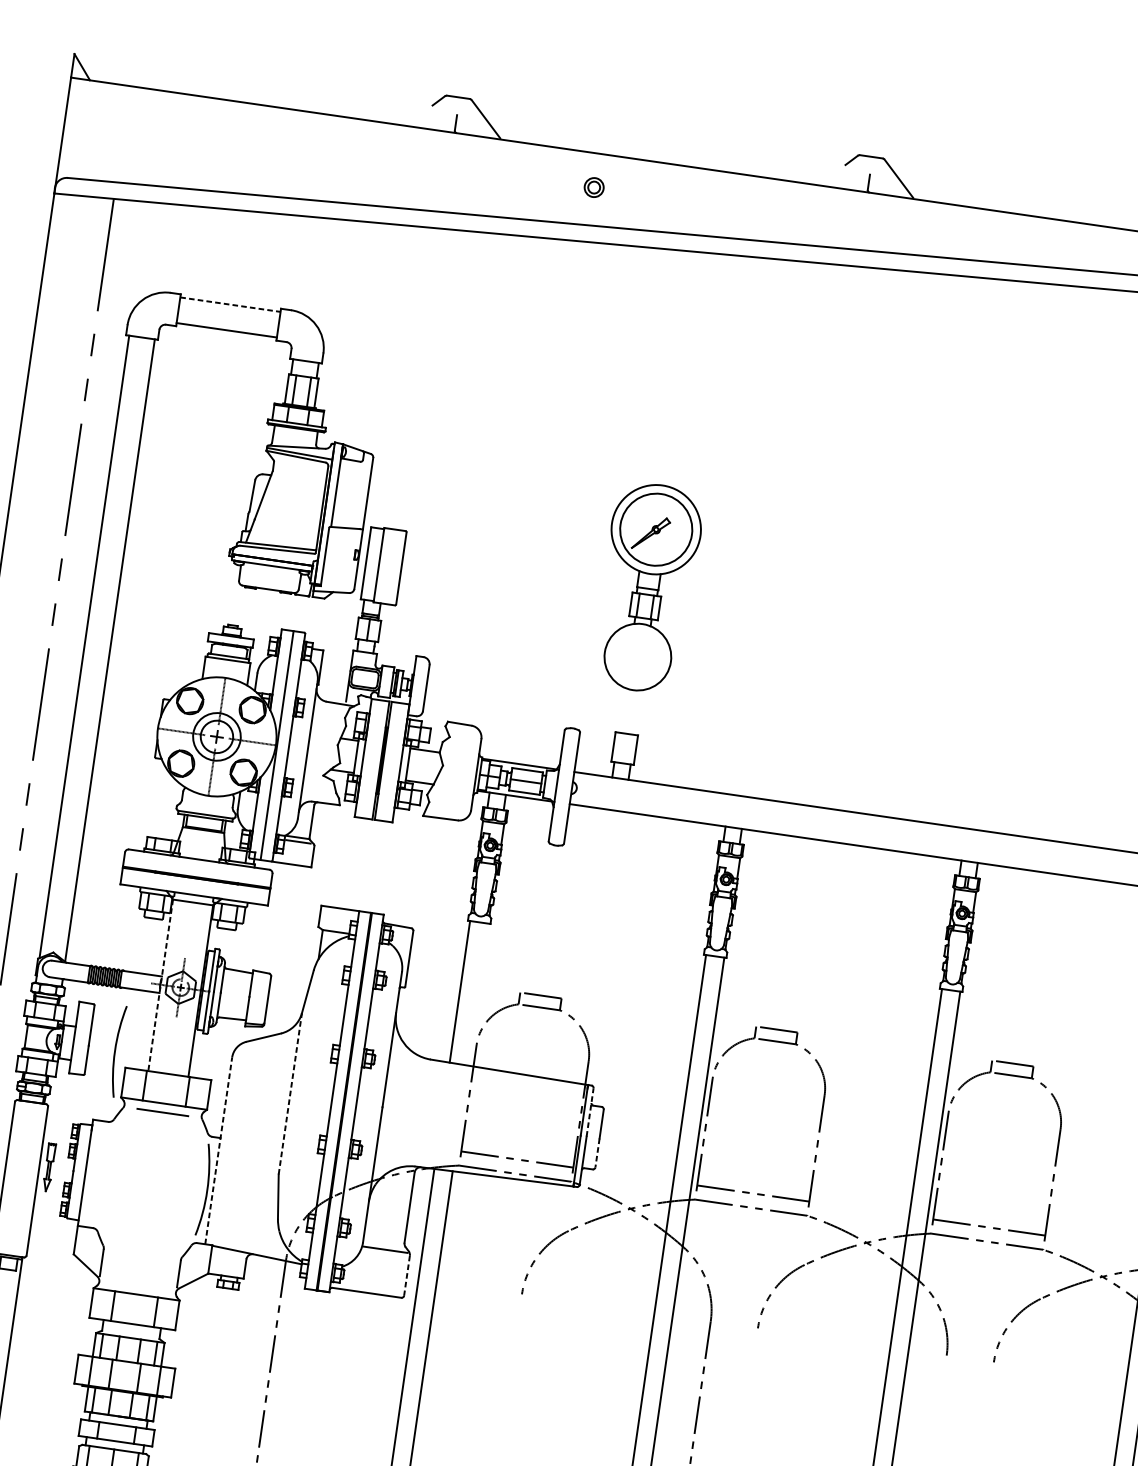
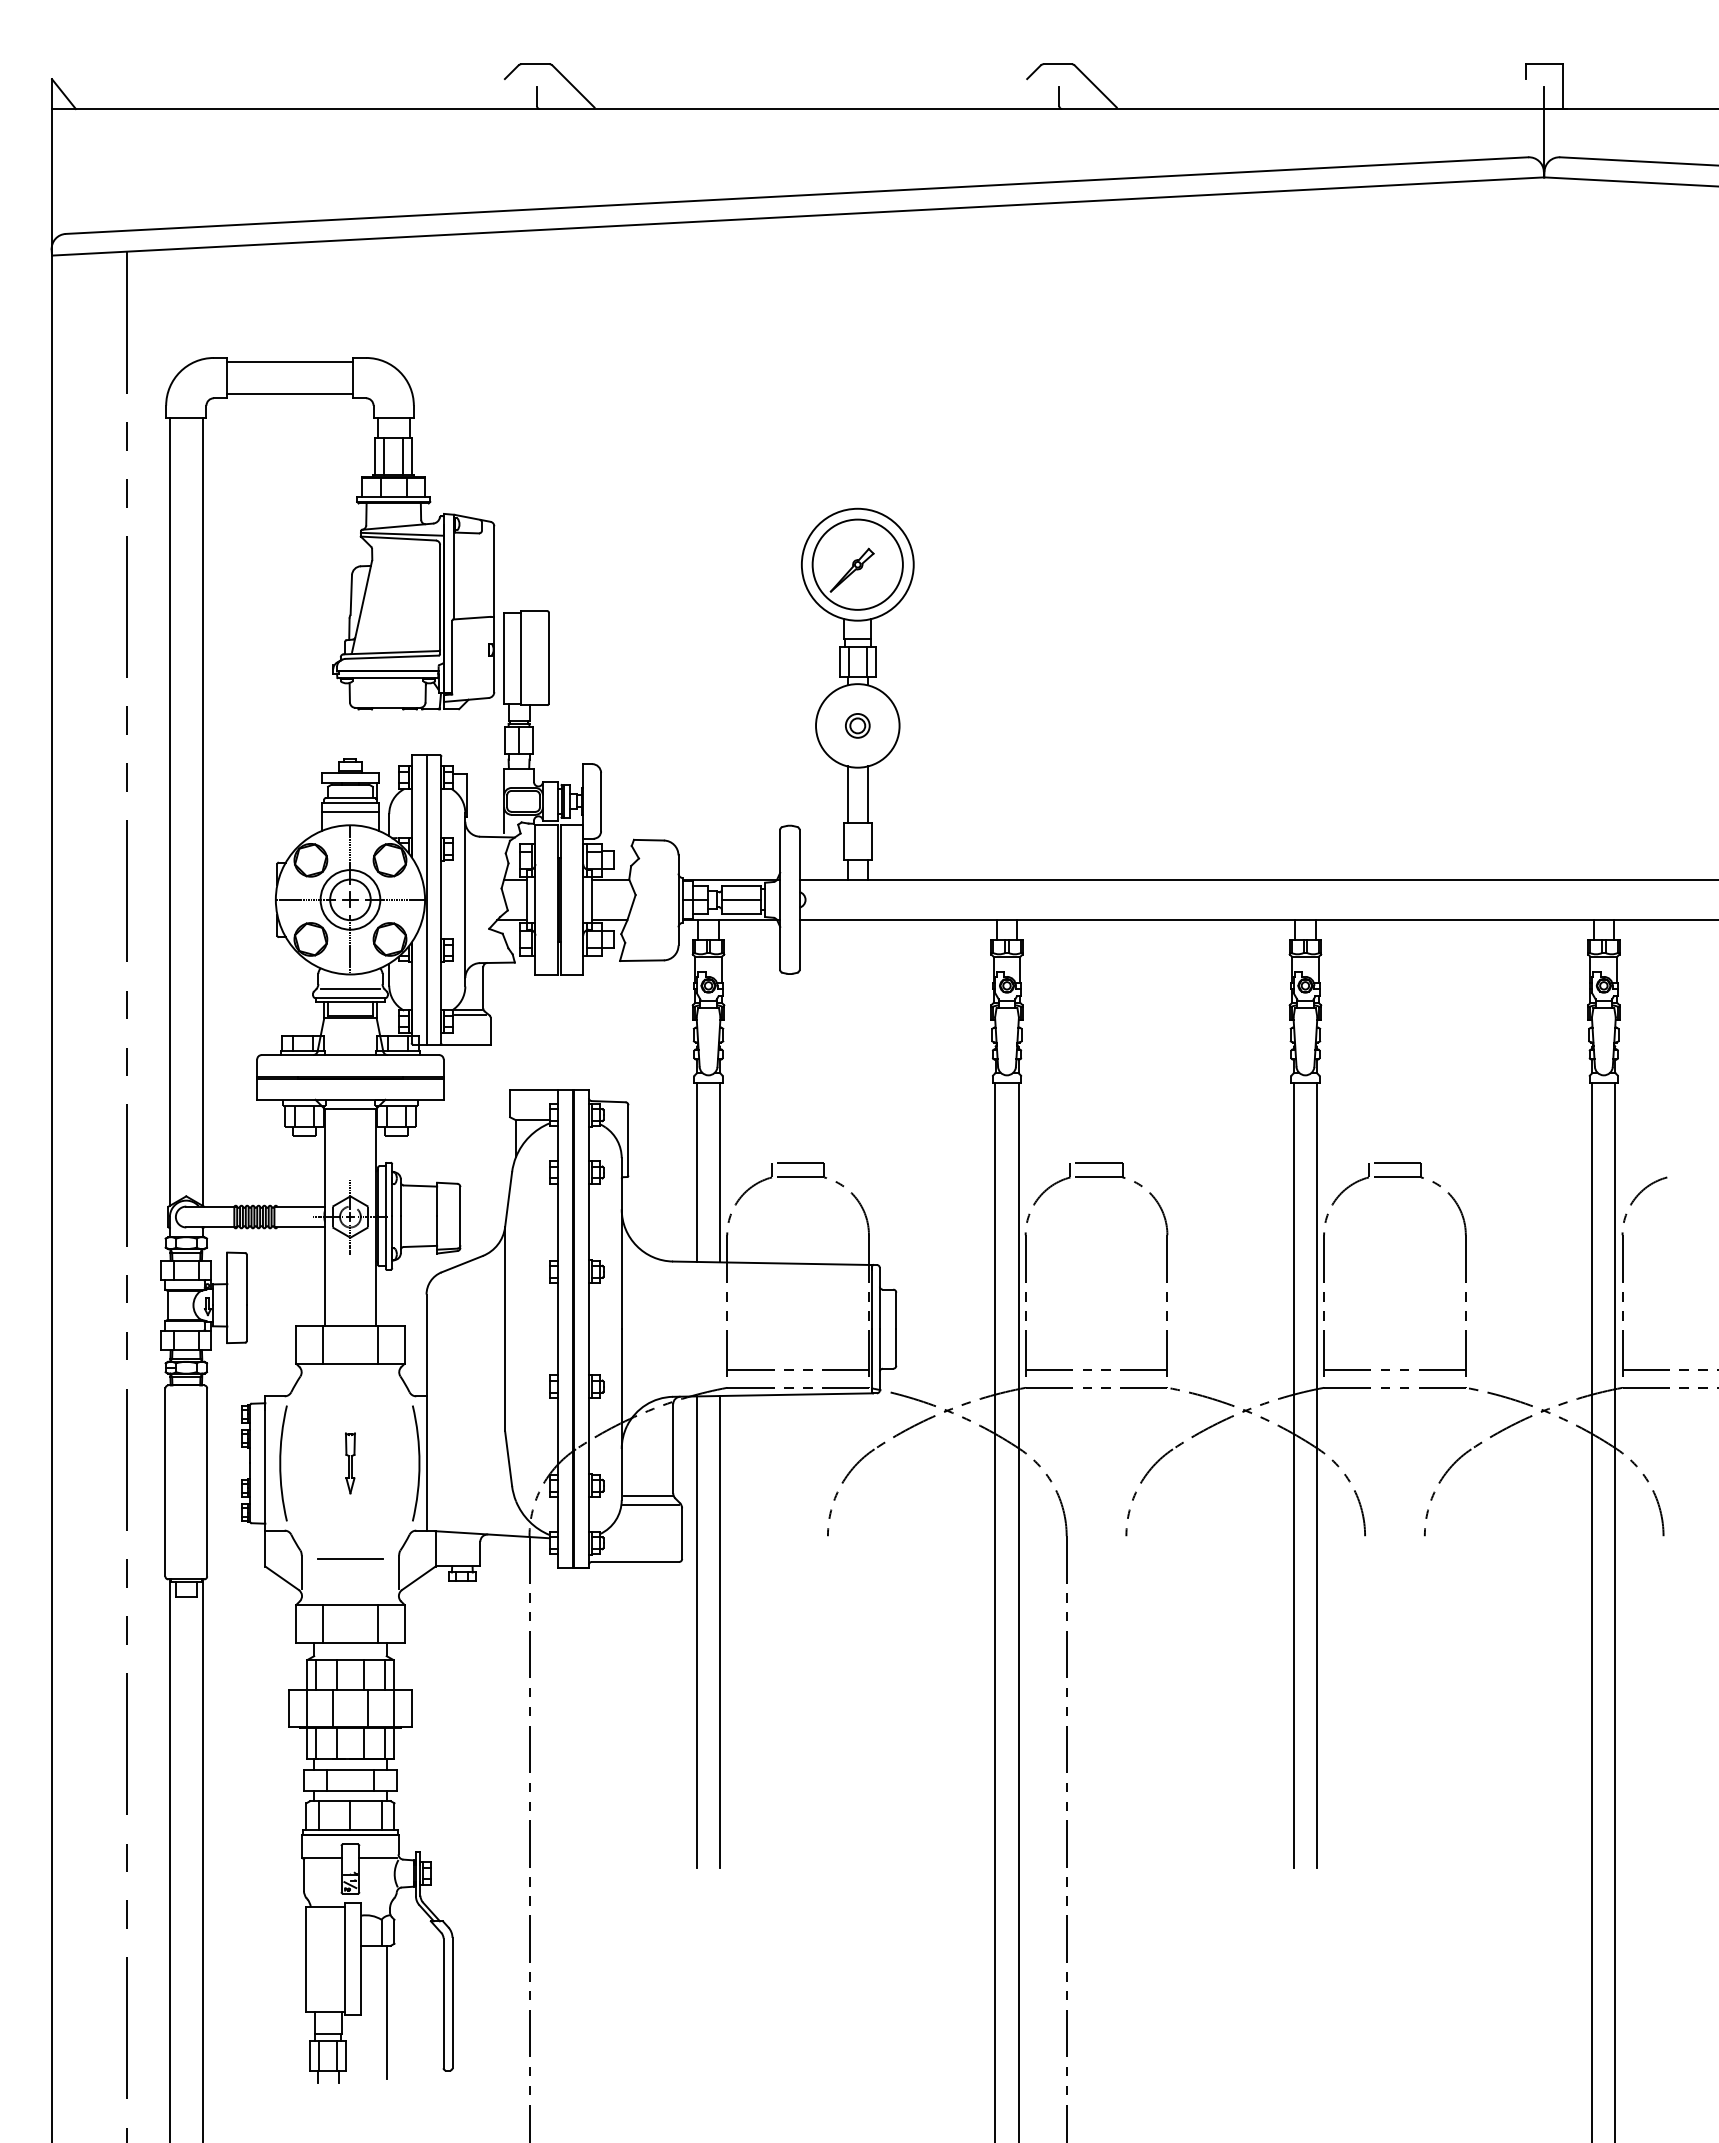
part: (594, 187) -> (857, 725), moved
line: (230, 304) -> (290, 361), dashed -> solid
line: (227, 667) -> (350, 811), added
line: (621, 710) -> (847, 794), added
line: (638, 712) -> (868, 794), added
line: (206, 807) -> (350, 989), added
line: (160, 985) -> (325, 1218), dashed -> solid
line: (478, 994) -> (720, 1172), added
arc: (116, 1051) -> (281, 1463), moved
line: (290, 1094) -> (505, 1329), dashed -> solid
line: (162, 1112) -> (350, 1558), moved
line: (589, 1112) -> (879, 1298), dashed -> solid
line: (218, 1150) -> (426, 1412), dashed -> solid
line: (597, 1153) -> (896, 1347), dashed -> solid
part: (49, 1167) -> (350, 1463), moved
line: (384, 1242) -> (648, 1496), added
line: (407, 1276) -> (682, 1534), dashed -> solid

